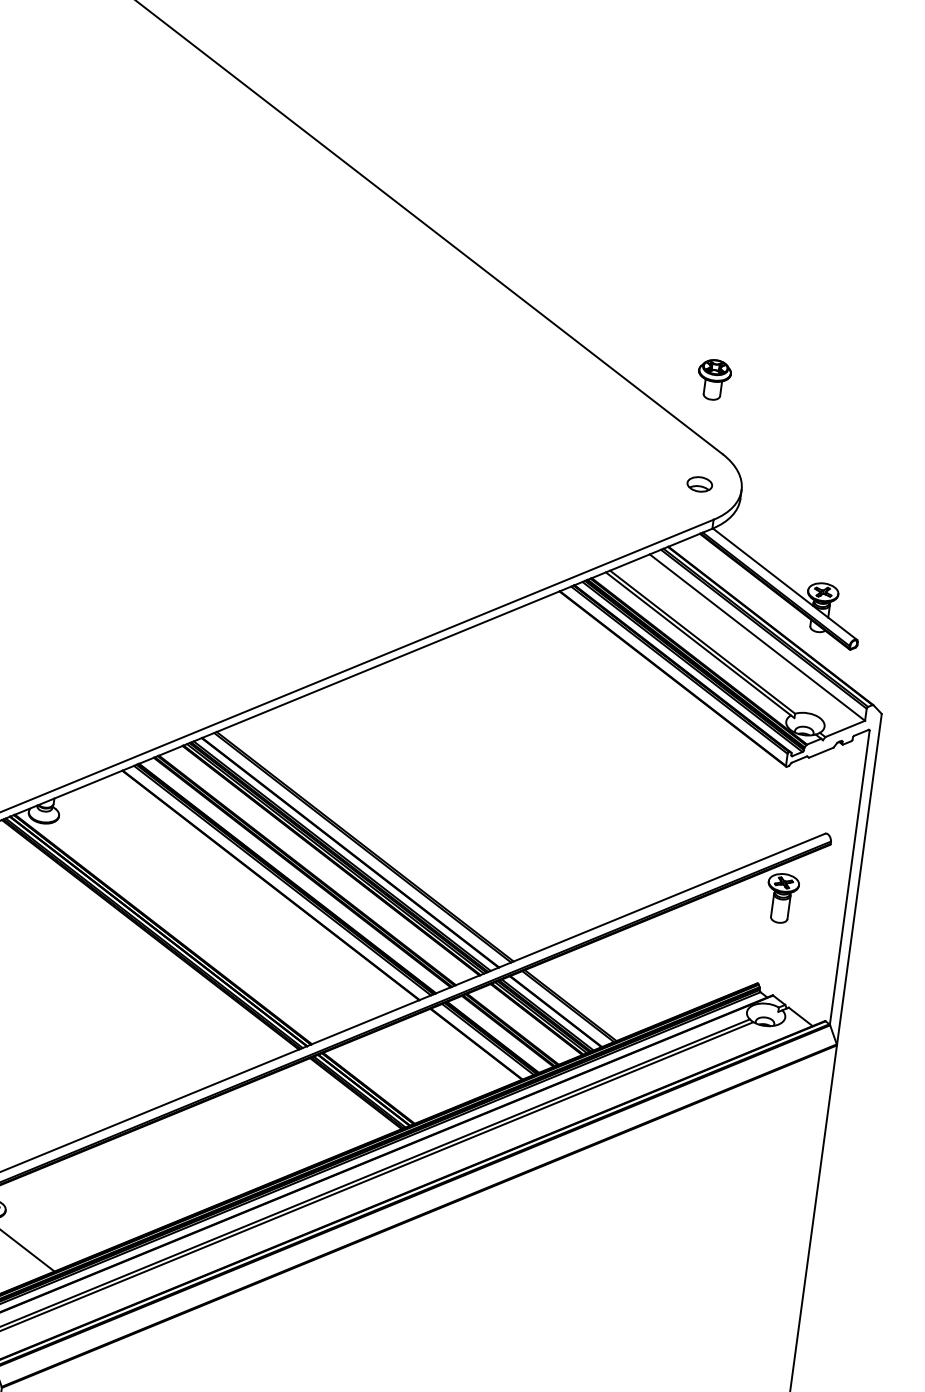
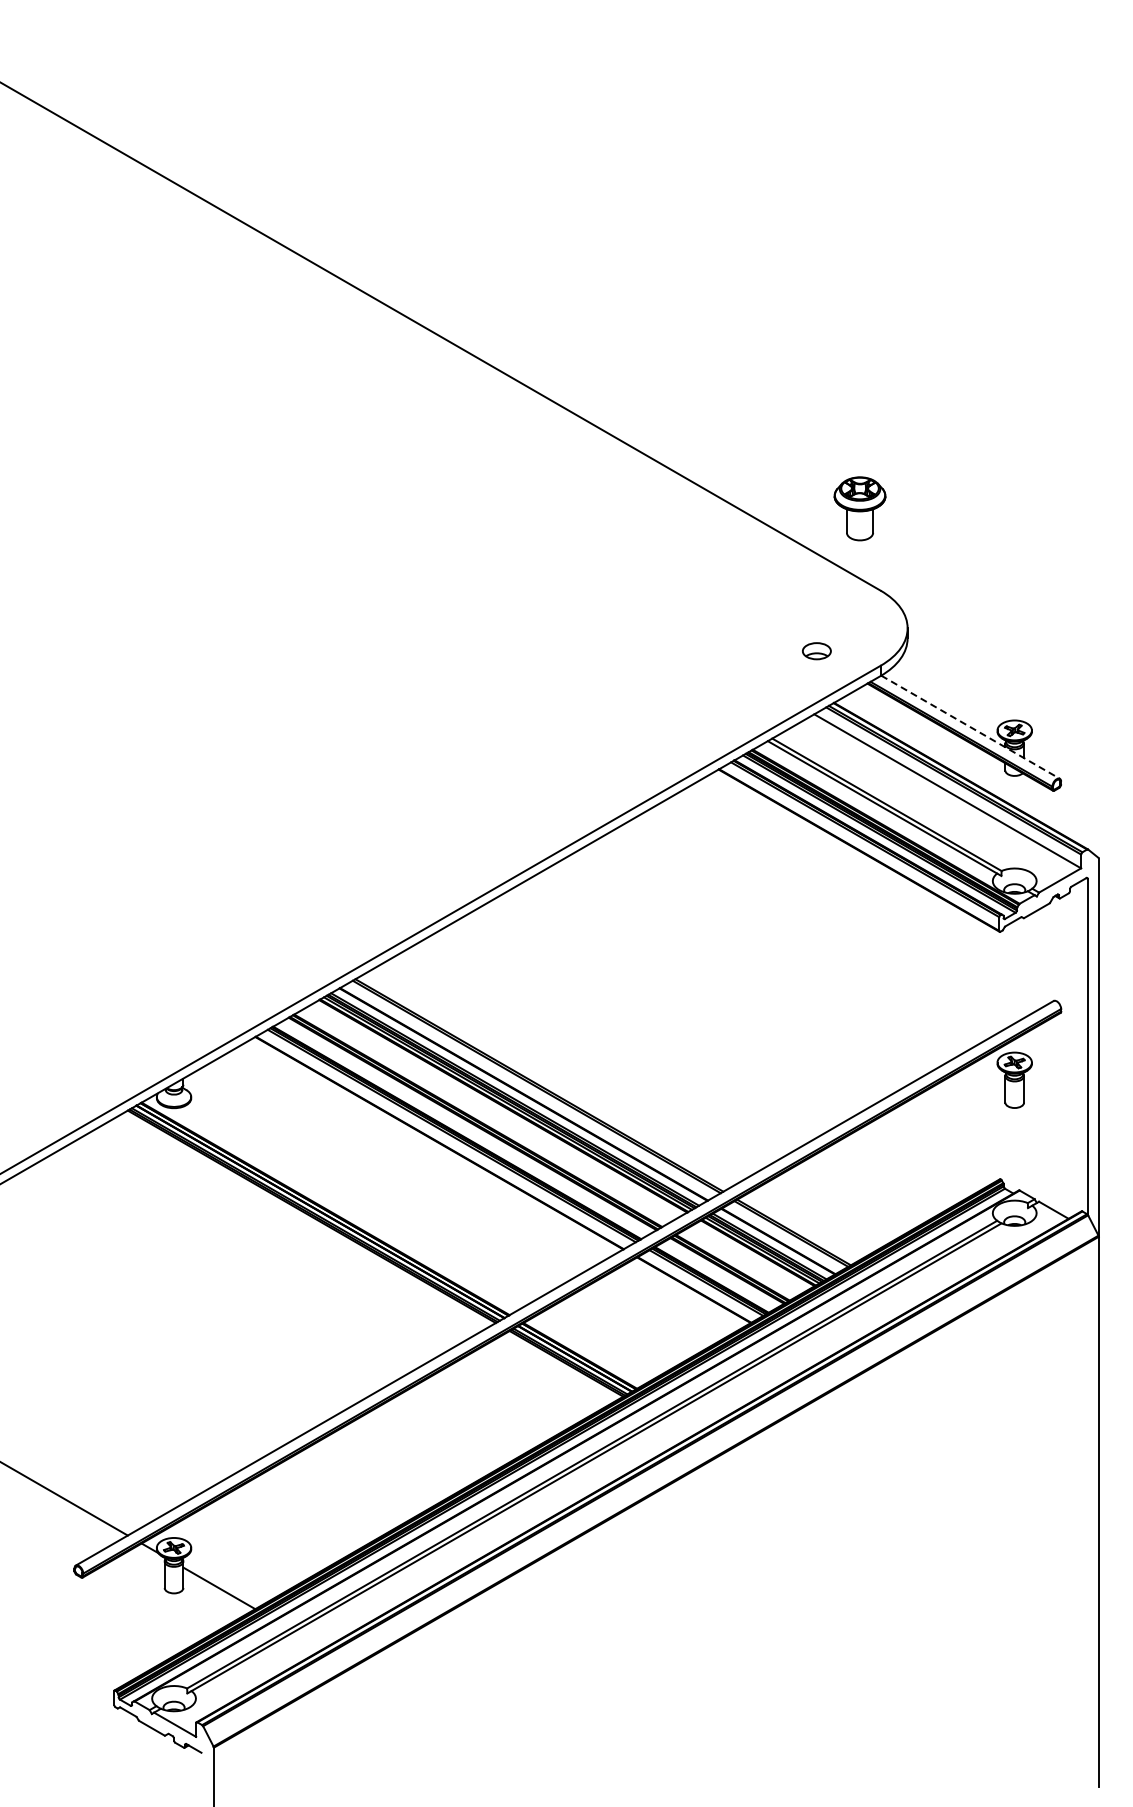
part: (713, 379) -> (859, 508), size x1.4
part: (699, 484) -> (816, 651), moved
line: (785, 584) -> (971, 727), solid -> dashed

